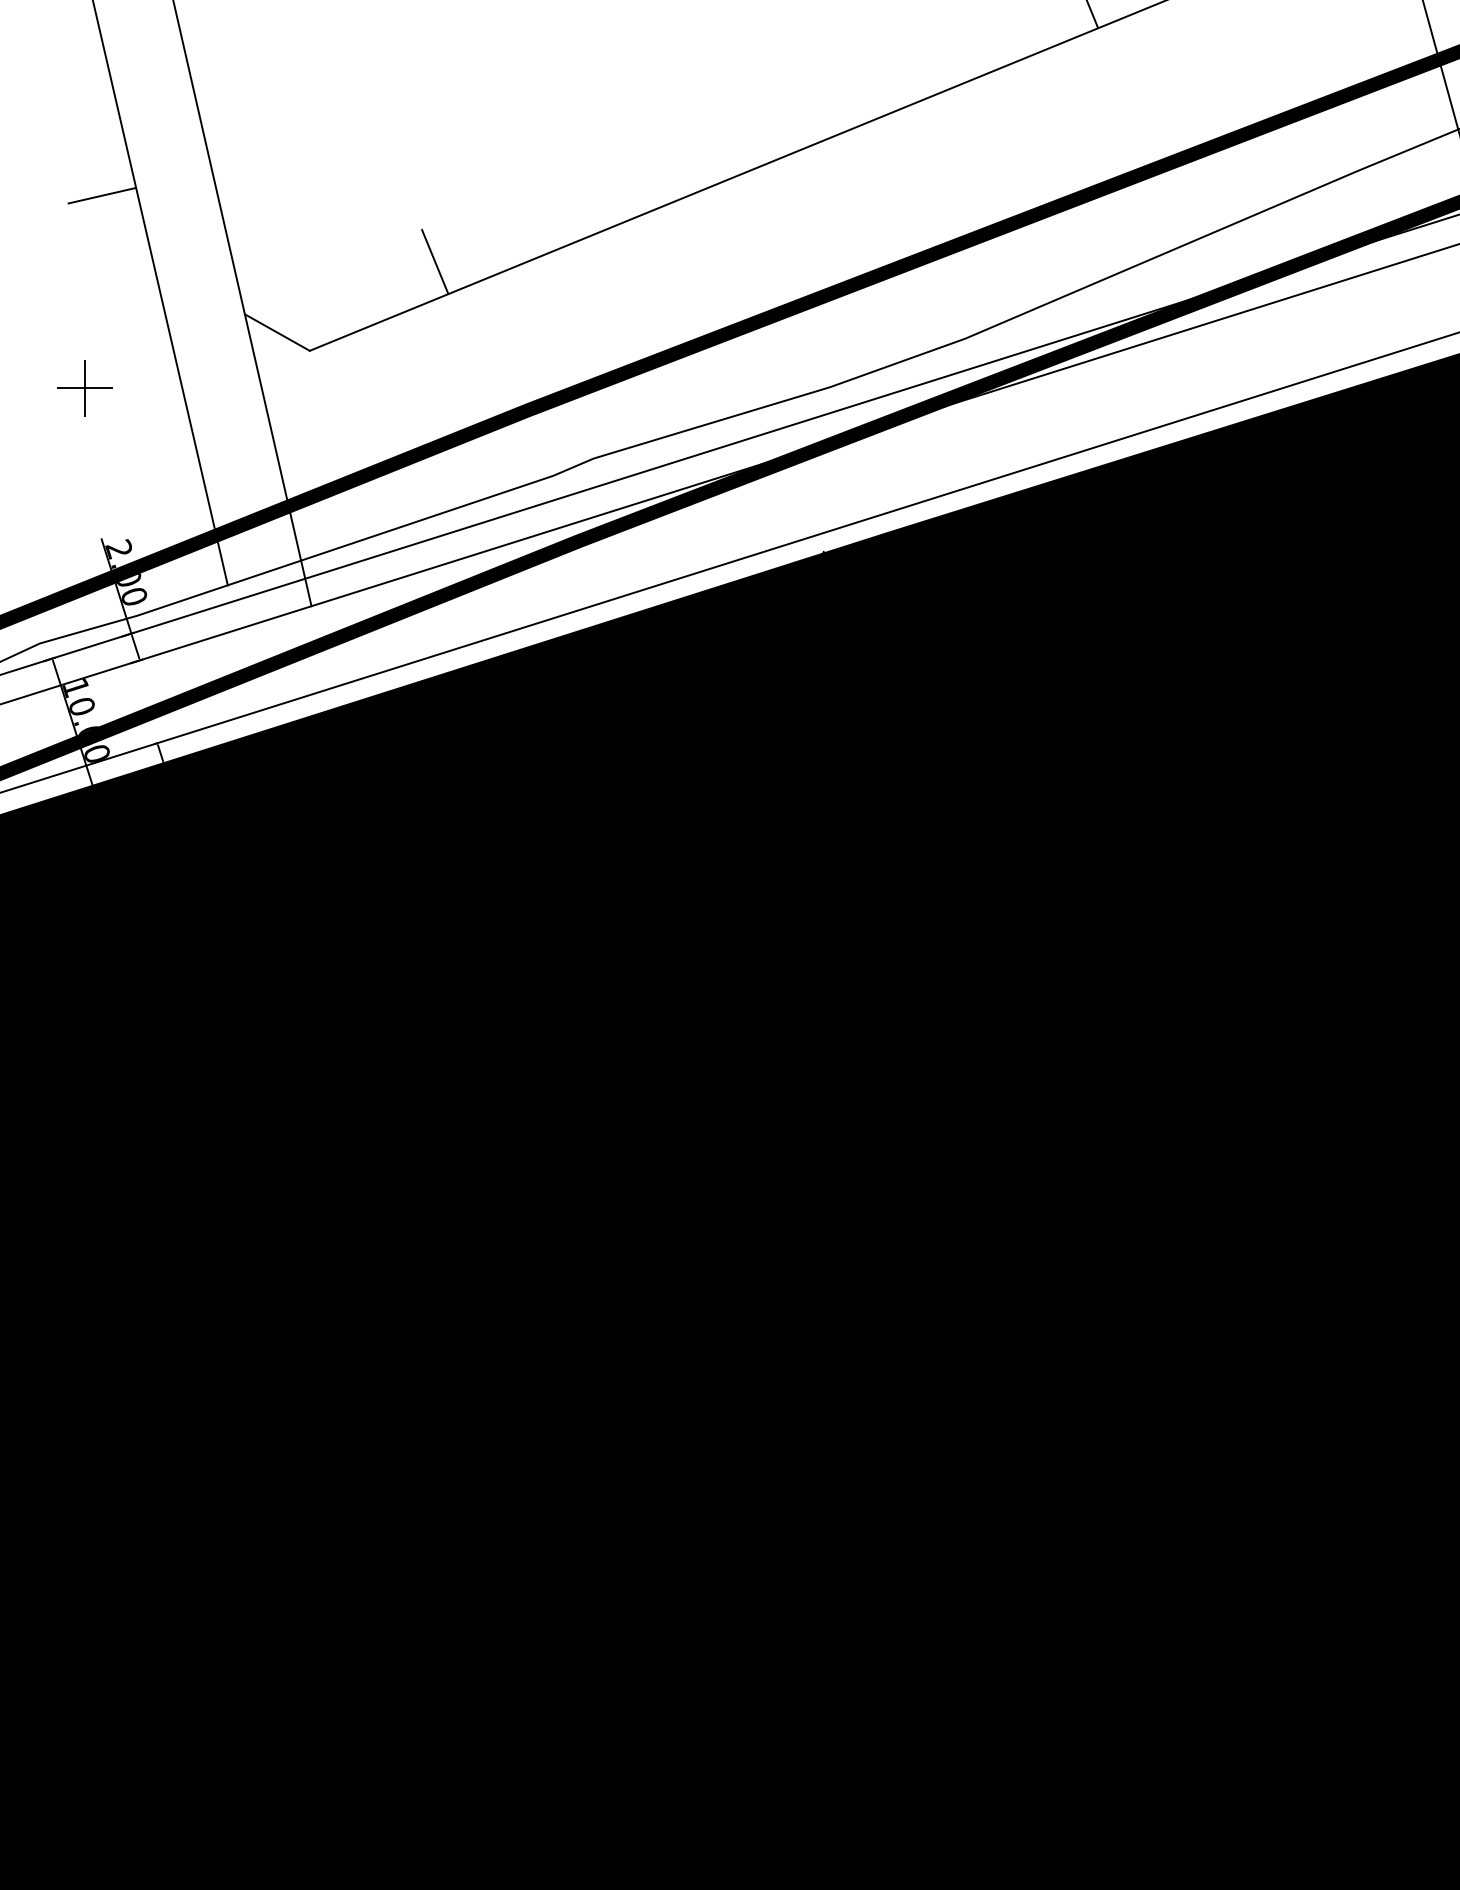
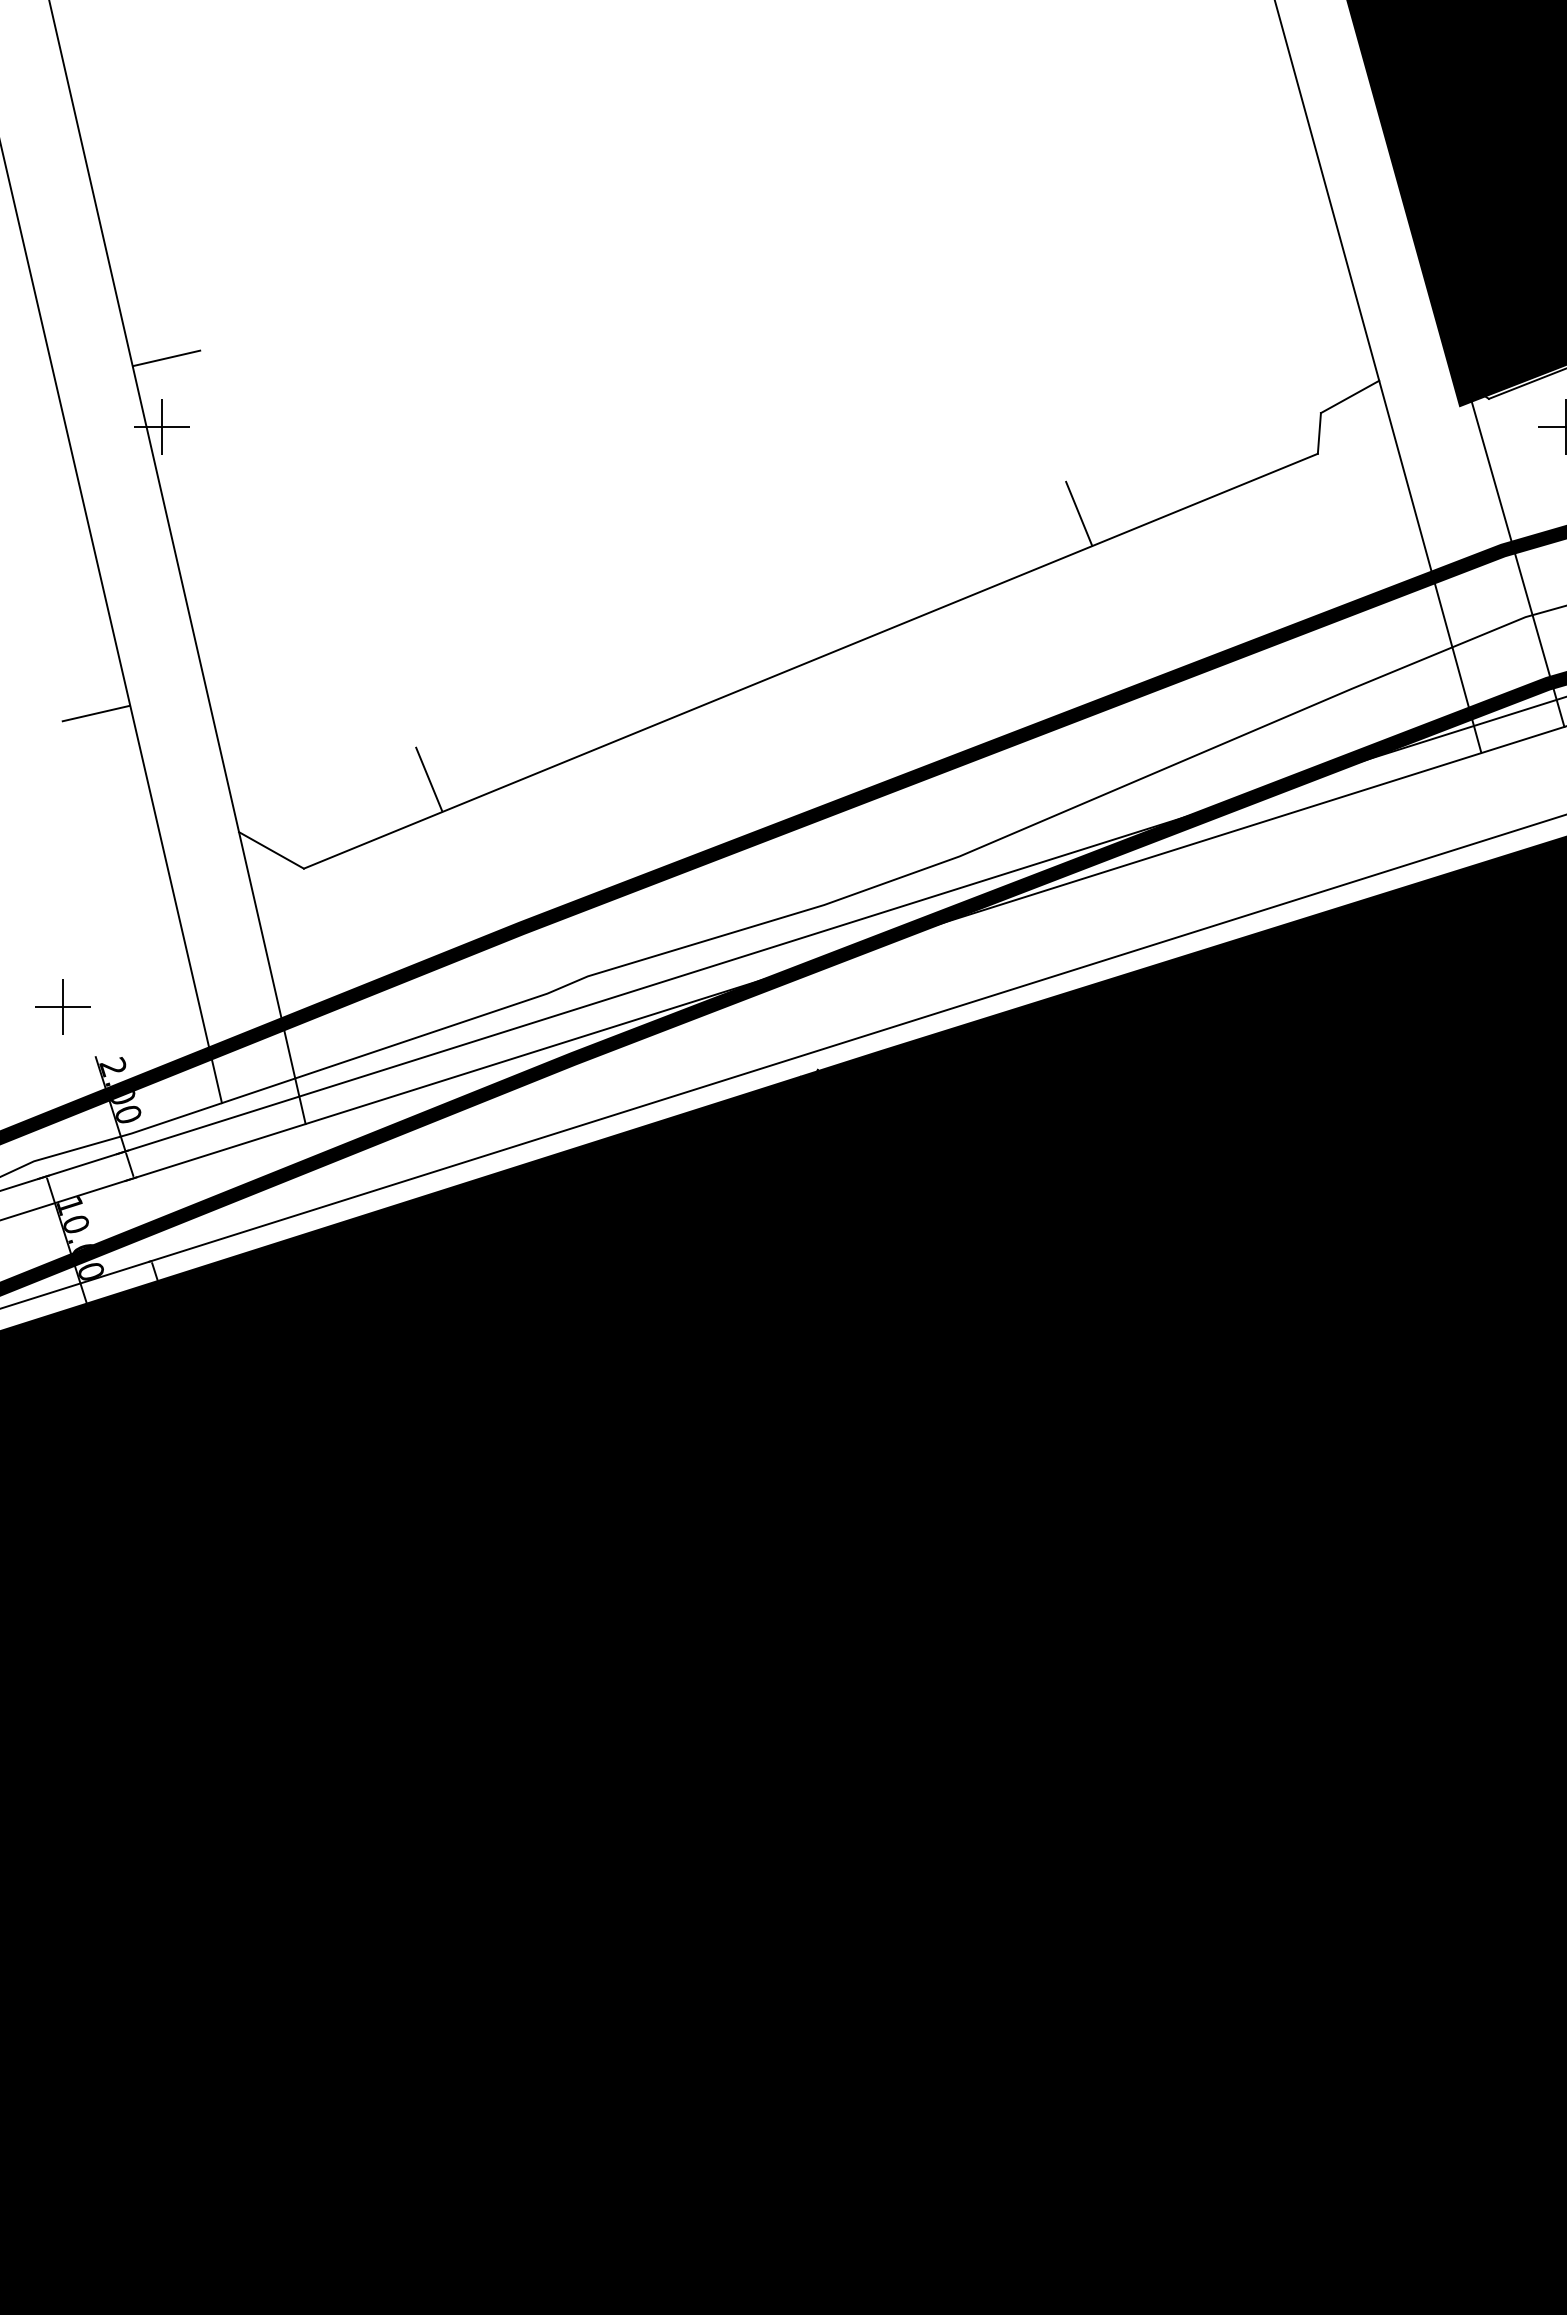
part: (84, 387) -> (62, 1006), moved

